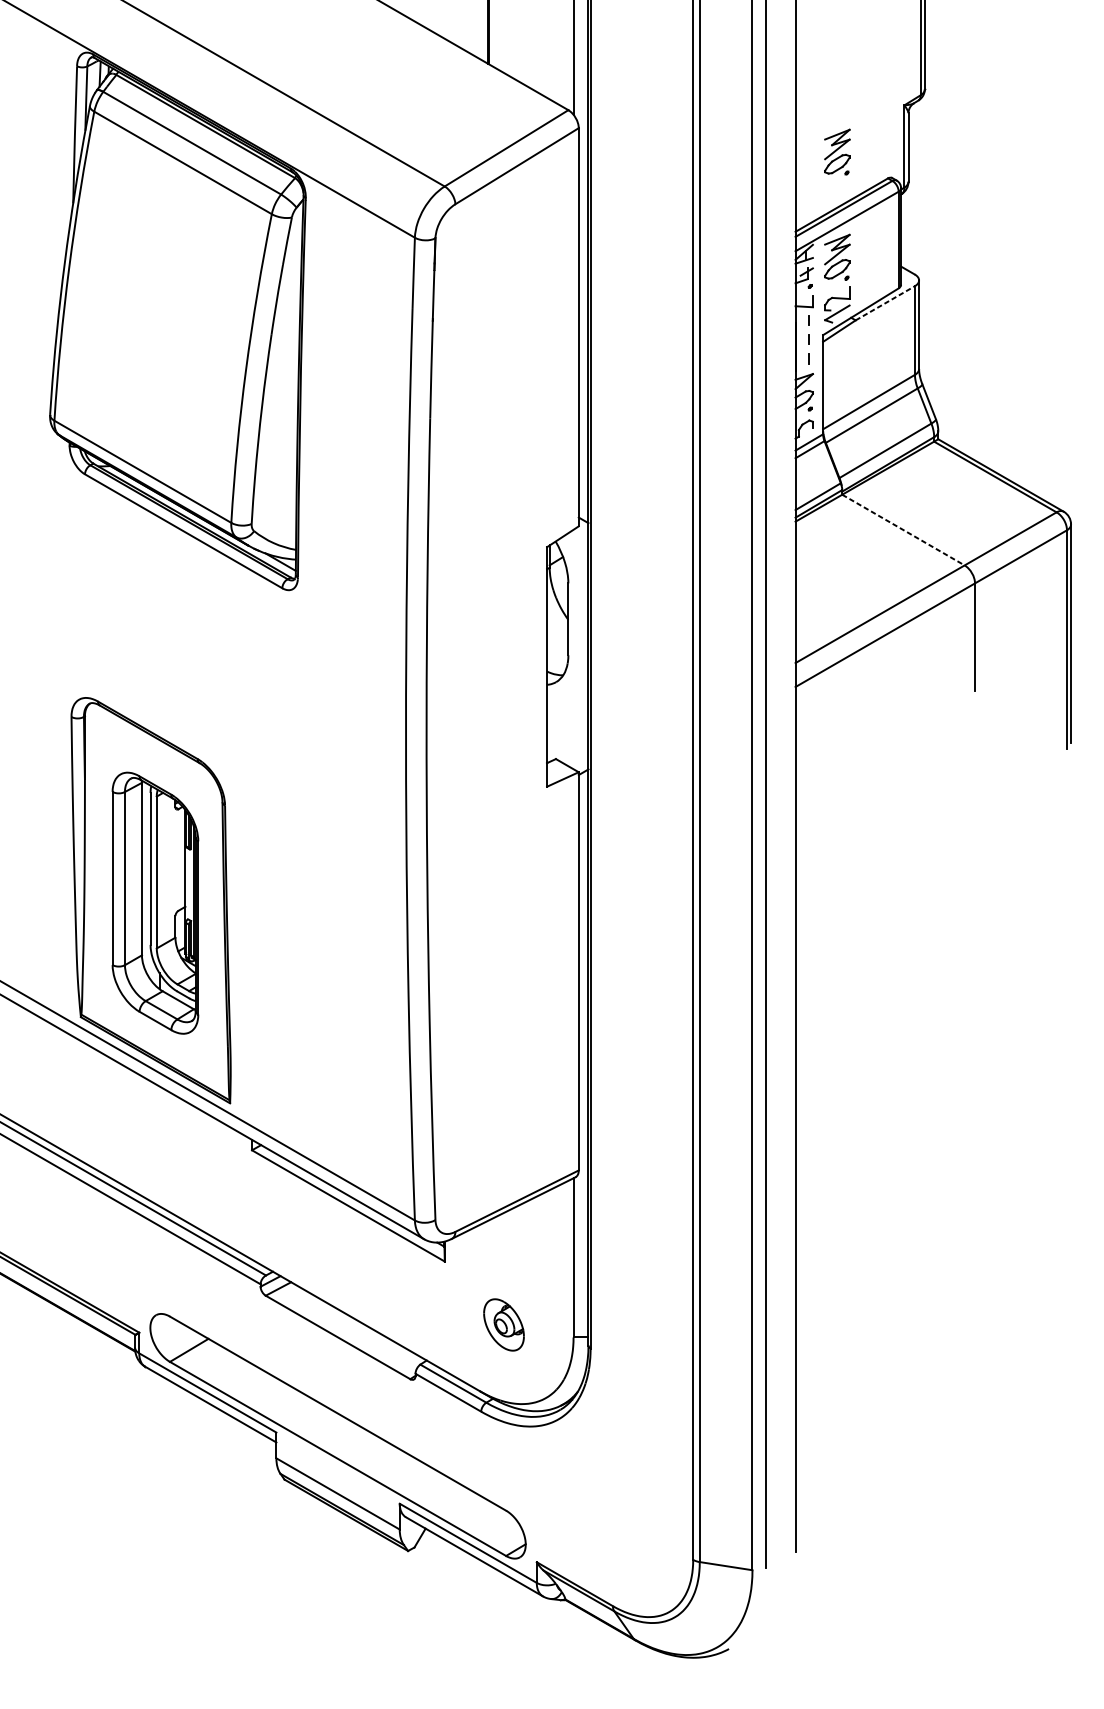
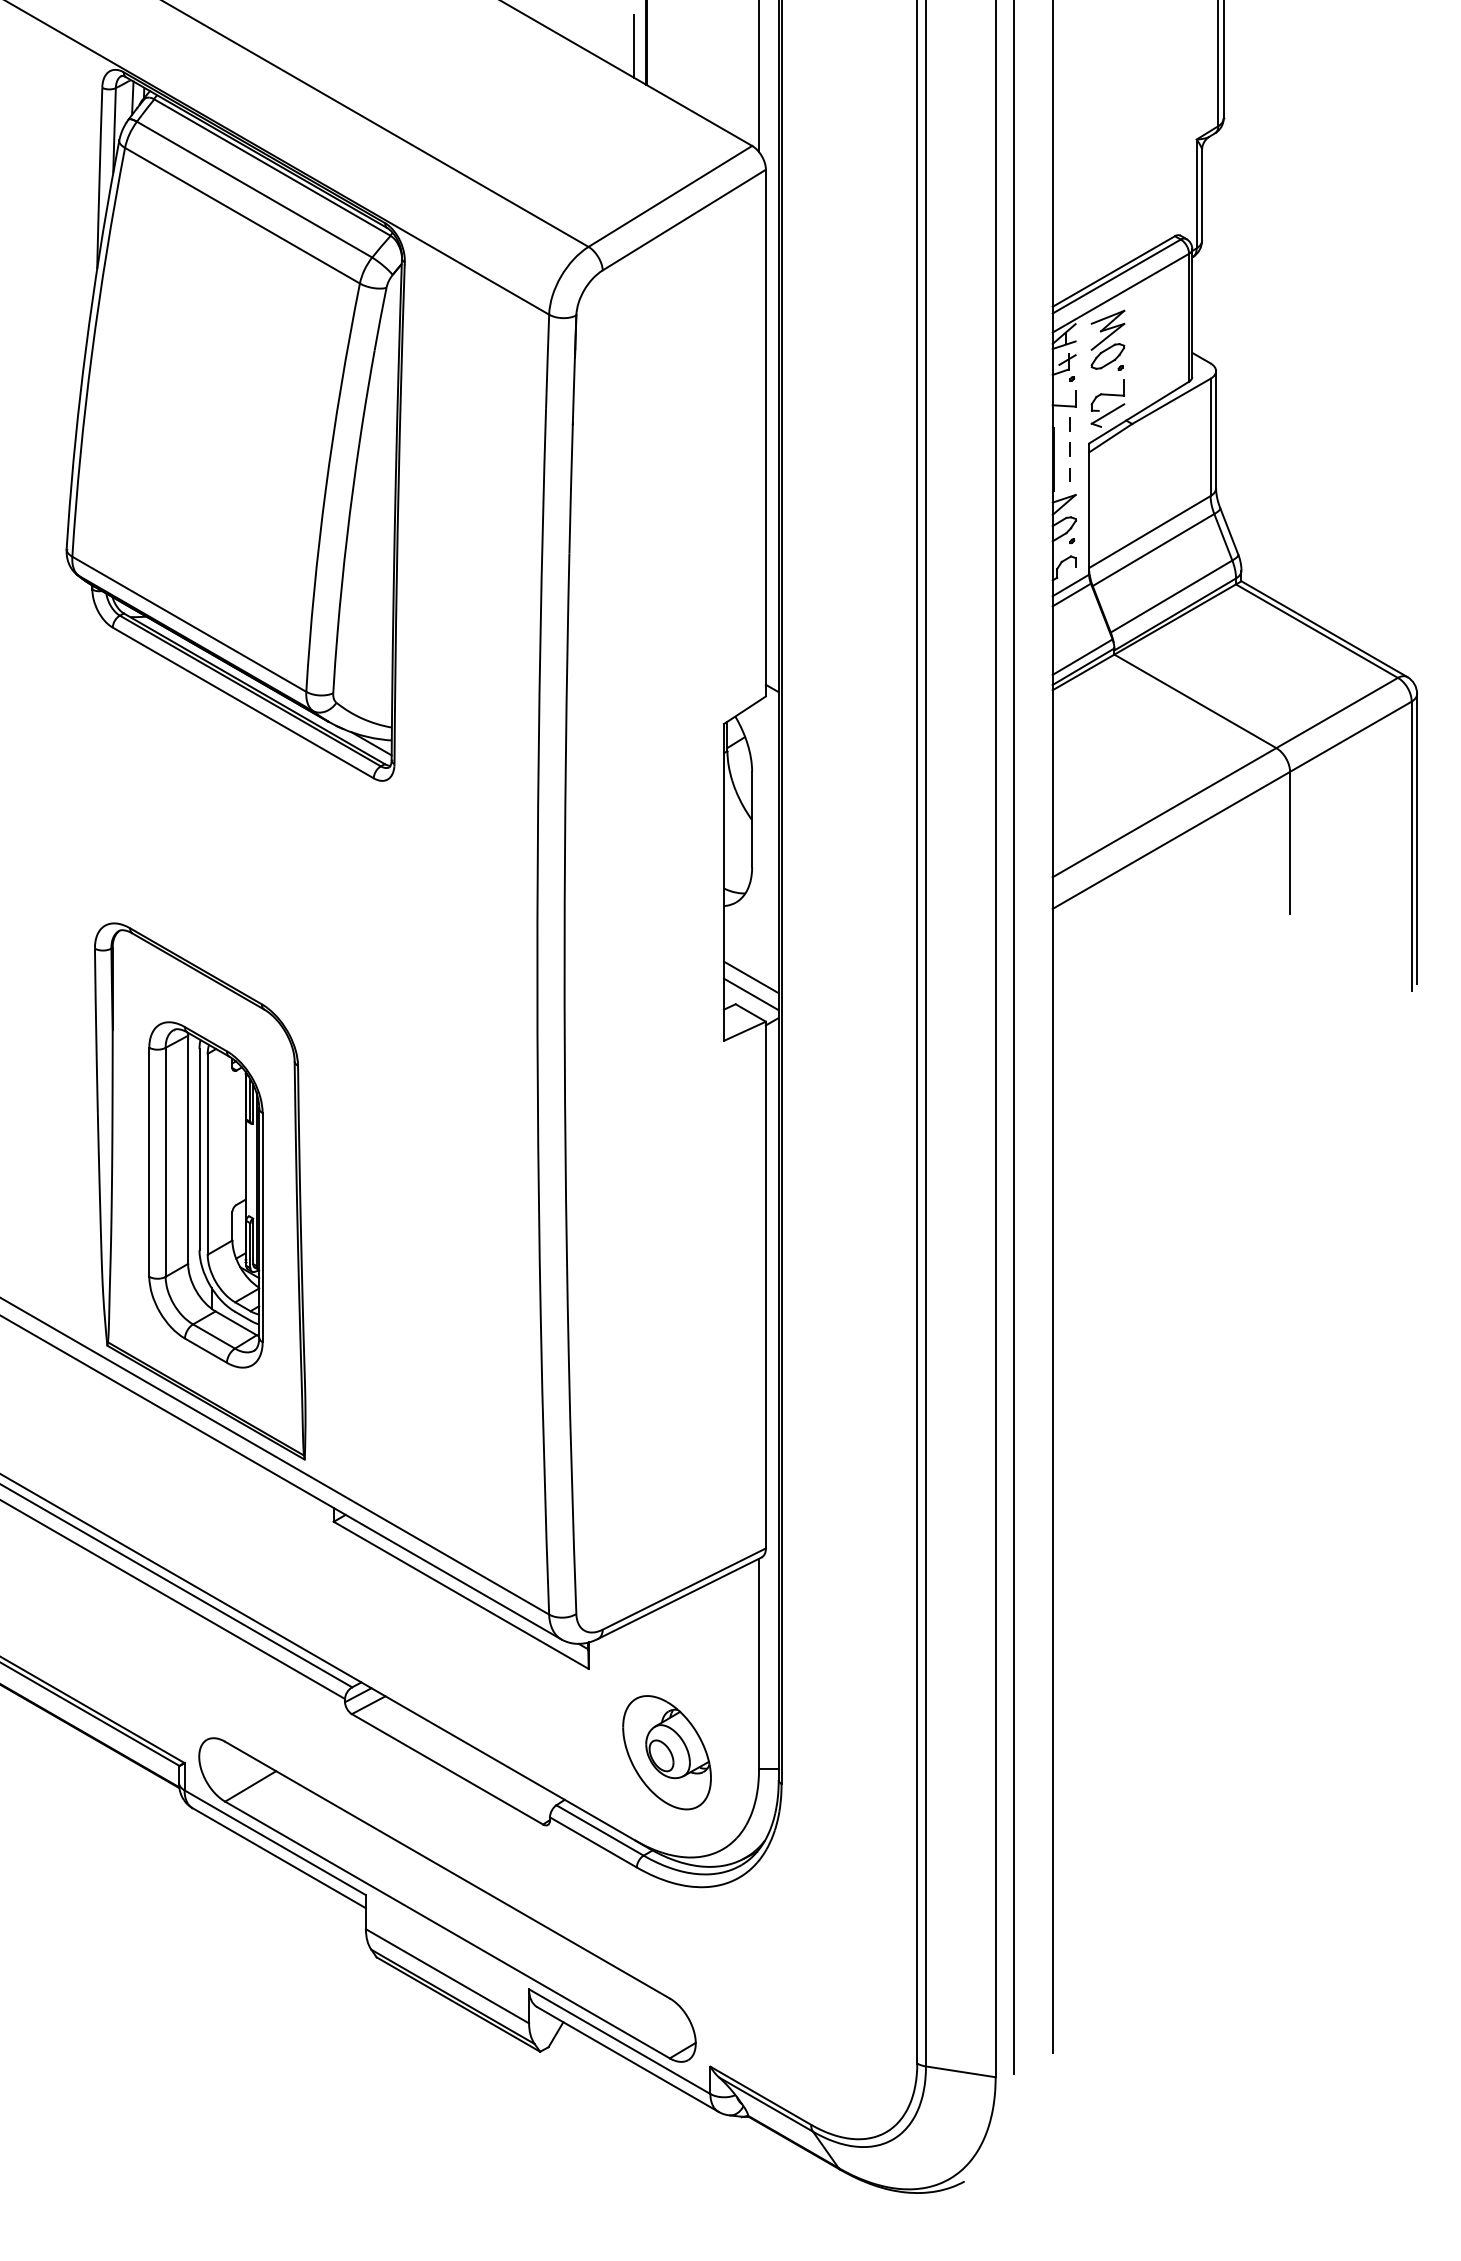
line: (478, 34) -> (633, 45), added
part: (837, 151) -> (1107, 200), removed
line: (885, 303) -> (1171, 401), dashed -> solid
line: (903, 530) -> (1195, 701), dashed -> solid
line: (567, 738) -> (751, 977), added
line: (567, 751) -> (751, 994), added
part: (503, 1324) -> (666, 1752), size x1.67

